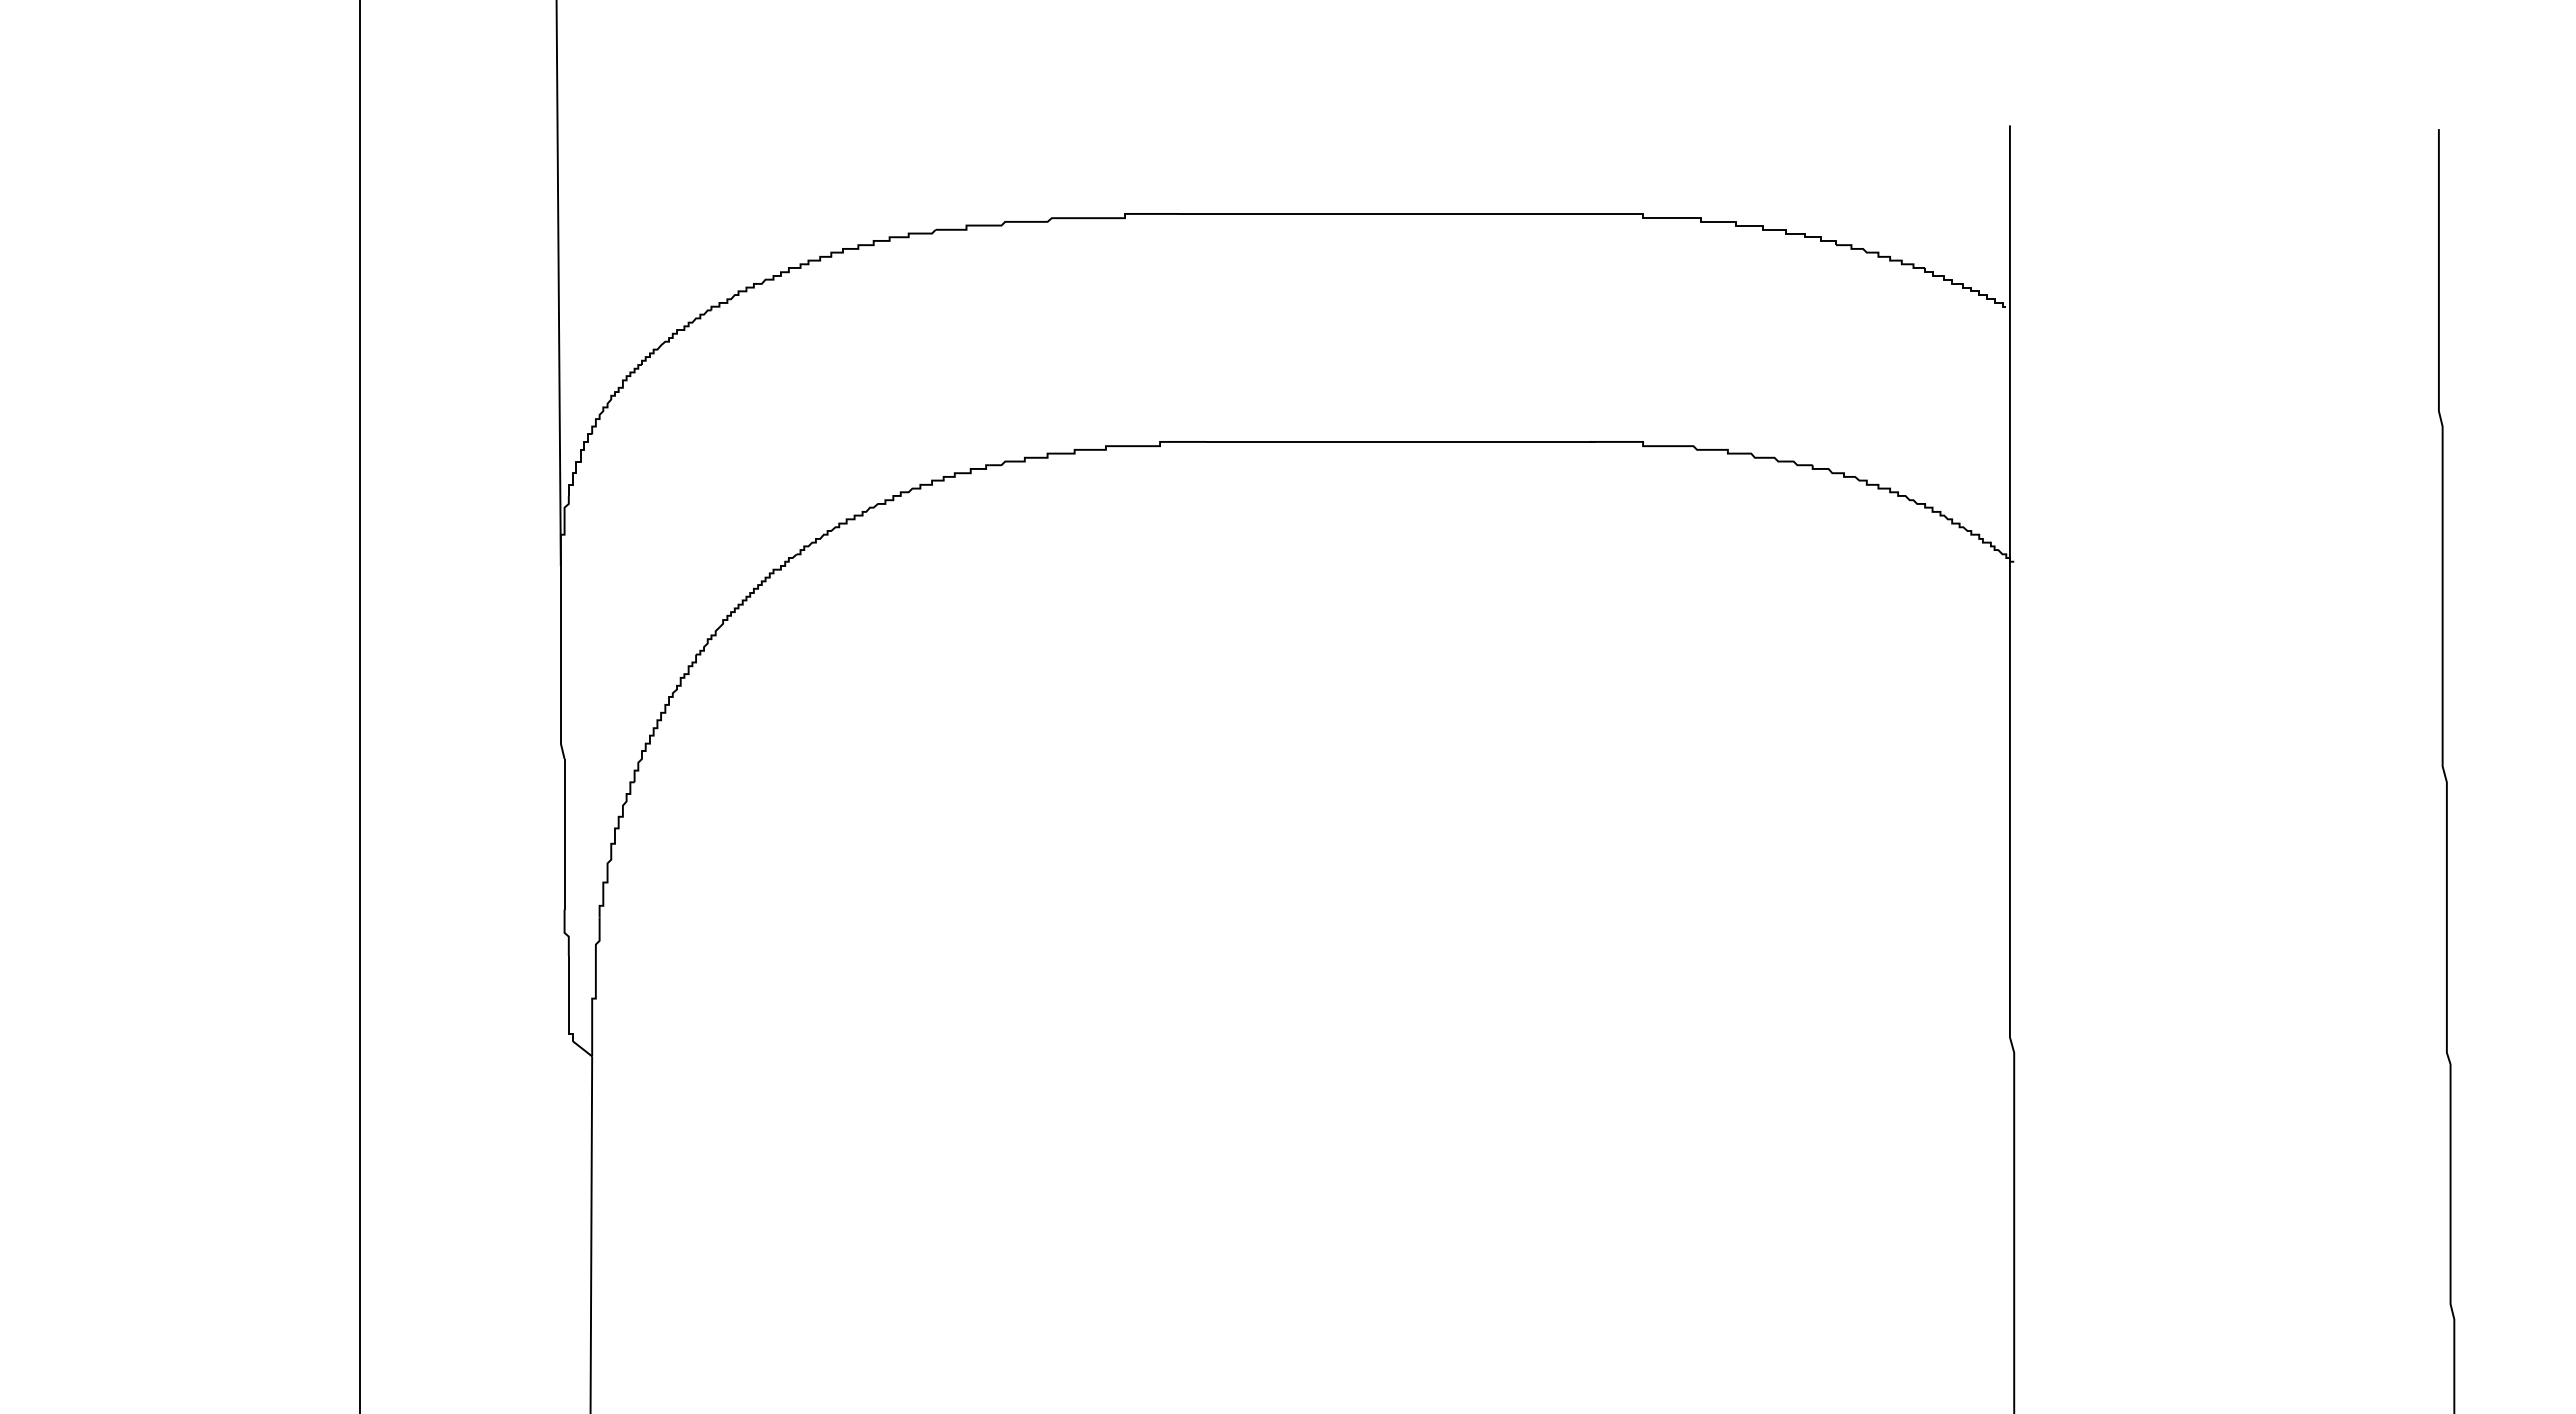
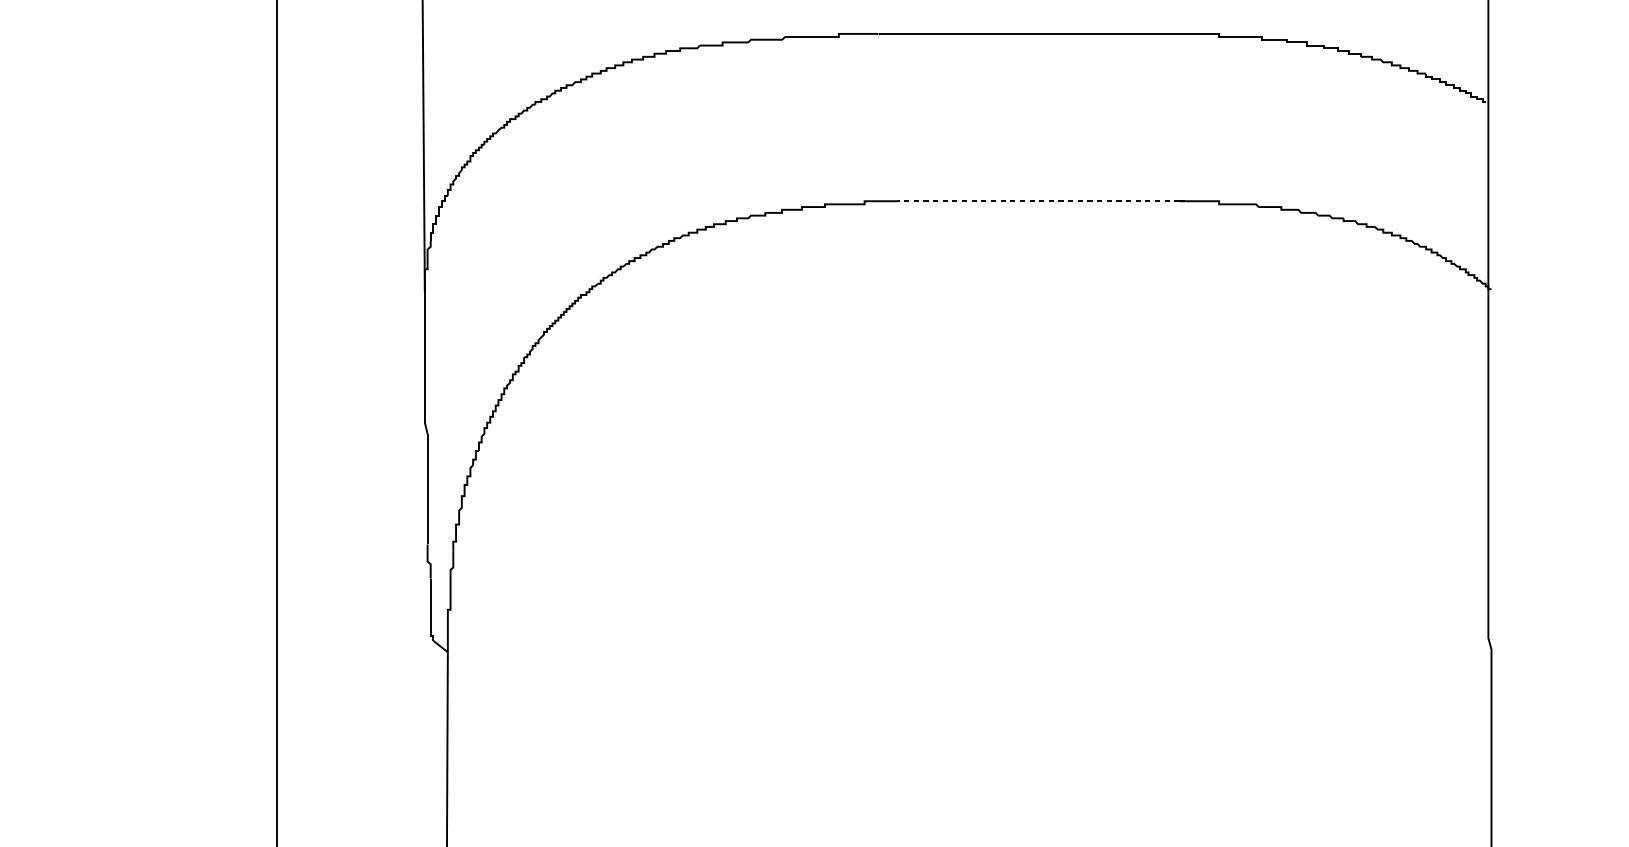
line: (1396, 441) -> (1038, 200), solid -> dashed

